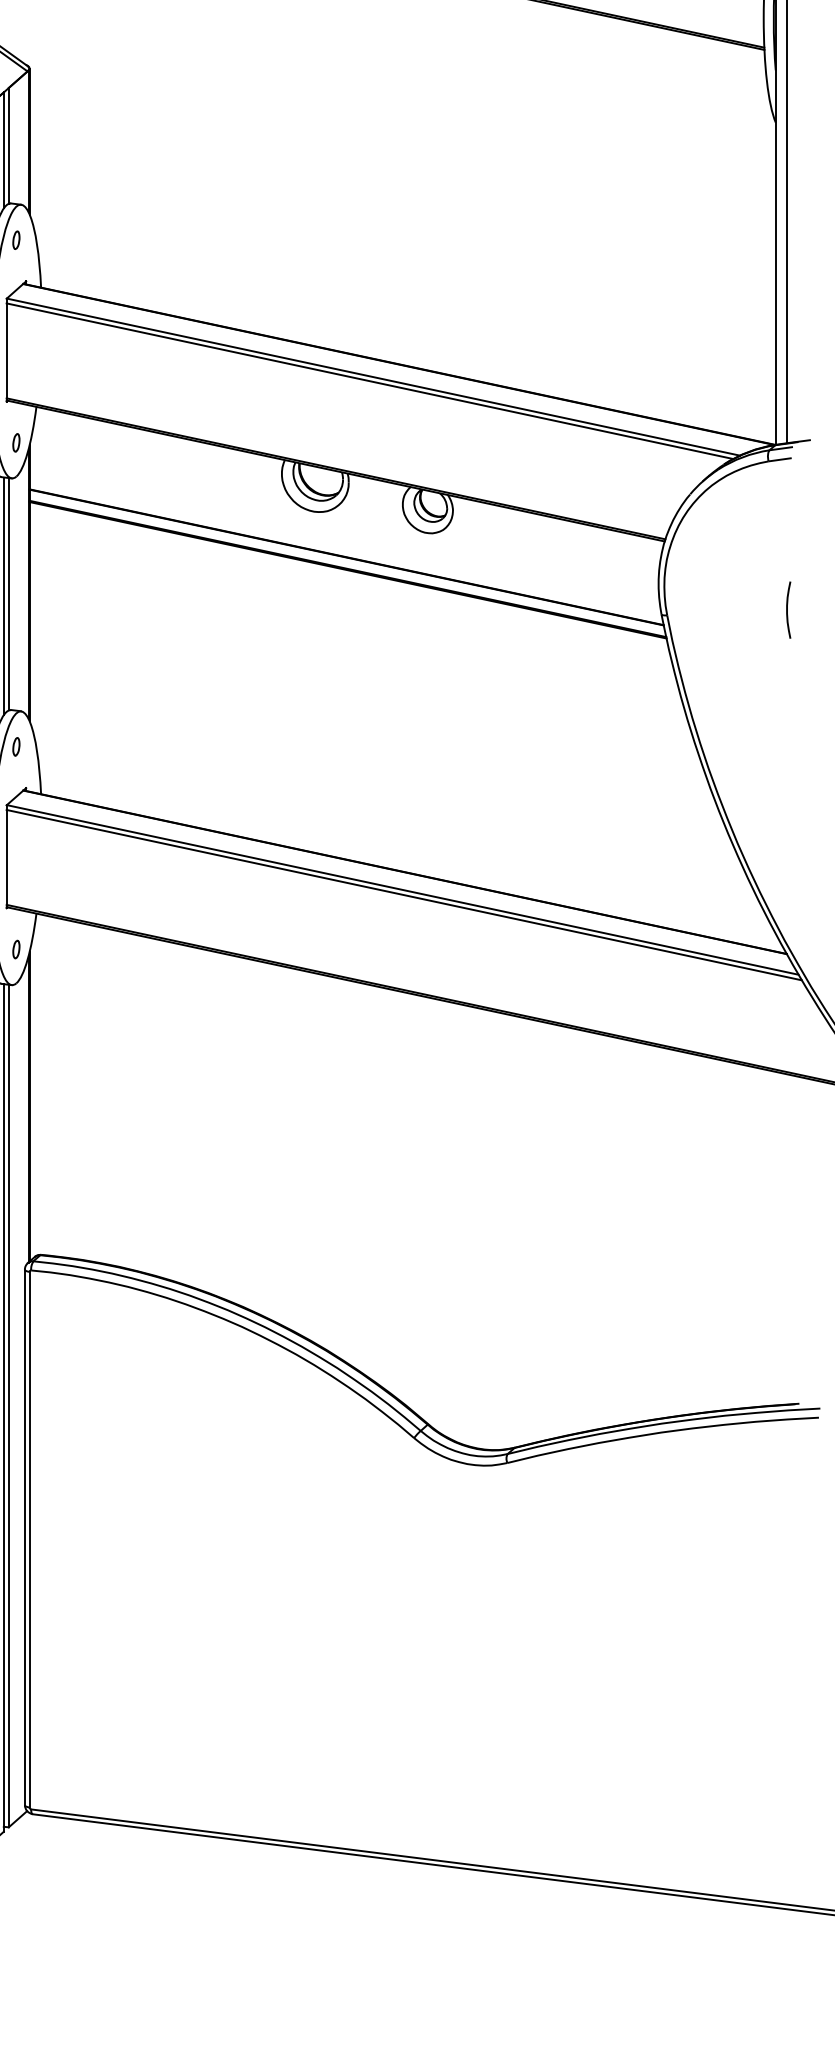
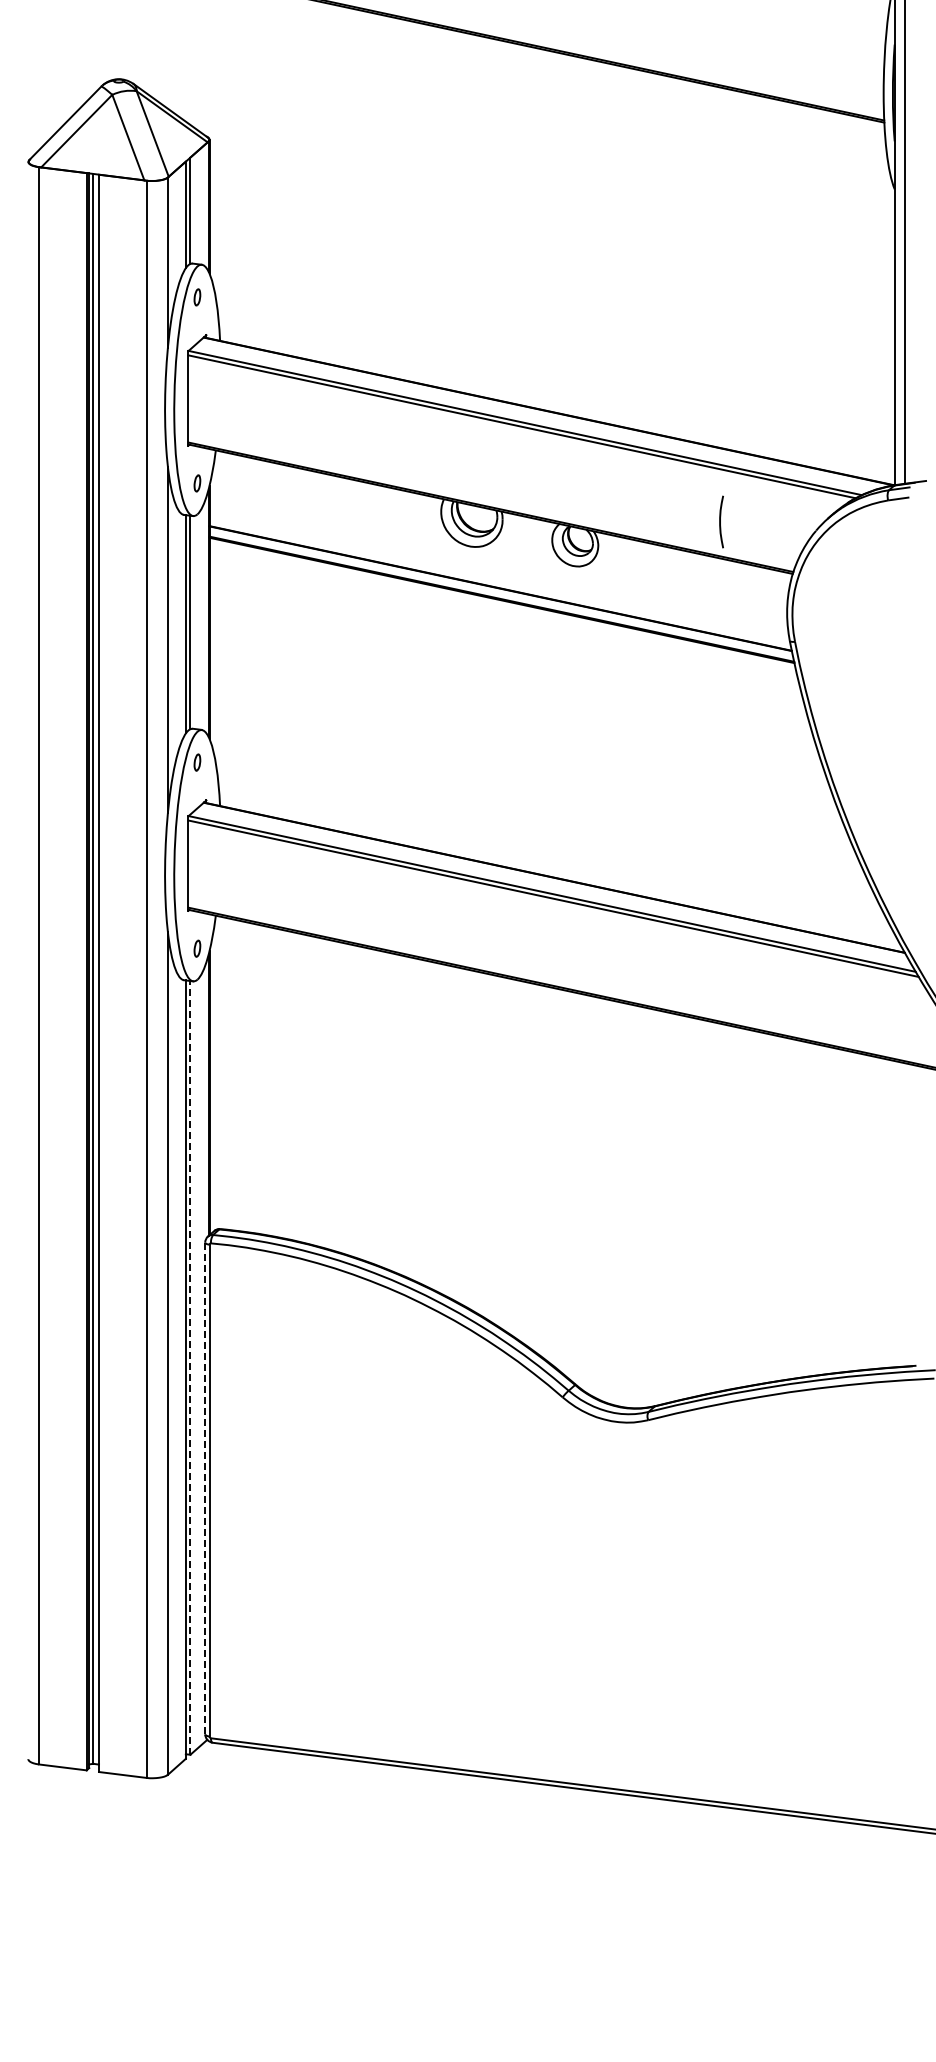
curve: (787, 609) -> (720, 521), moved
line: (8, 1405) -> (190, 1367), solid -> dashed
line: (25, 1537) -> (205, 1488), solid -> dashed

